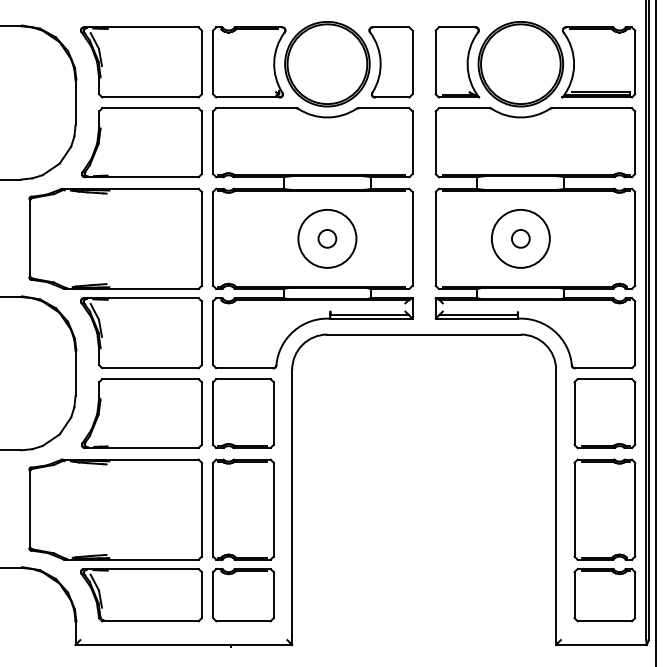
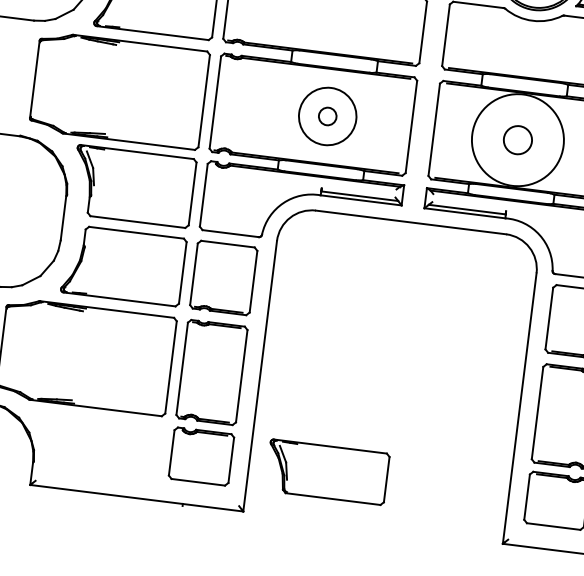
circle: (520, 238) -> (517, 139), size x1.6
circle: (520, 238) -> (517, 139), size x1.6
part: (141, 595) -> (327, 472), moved

